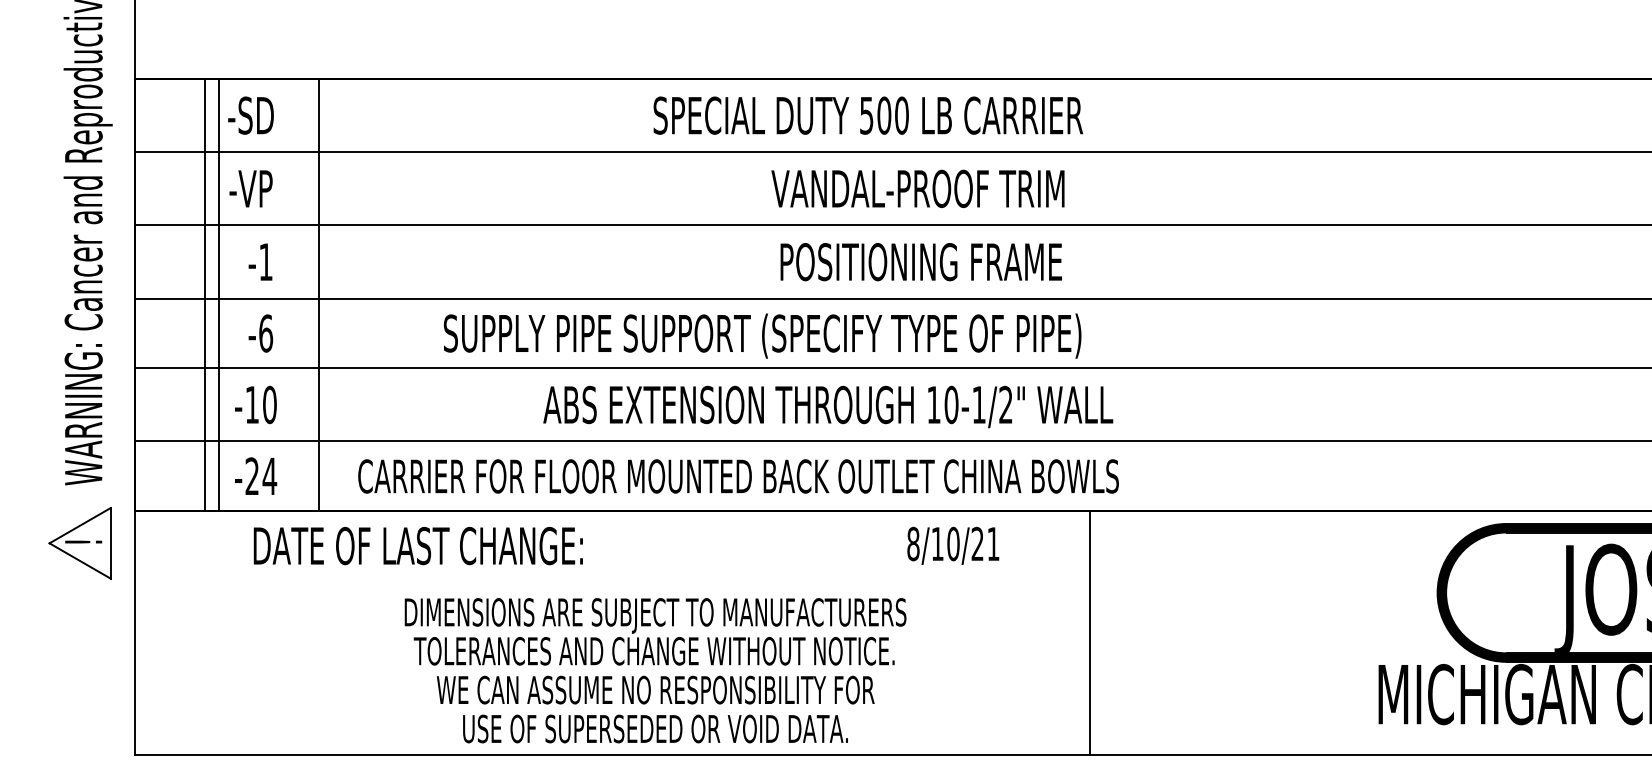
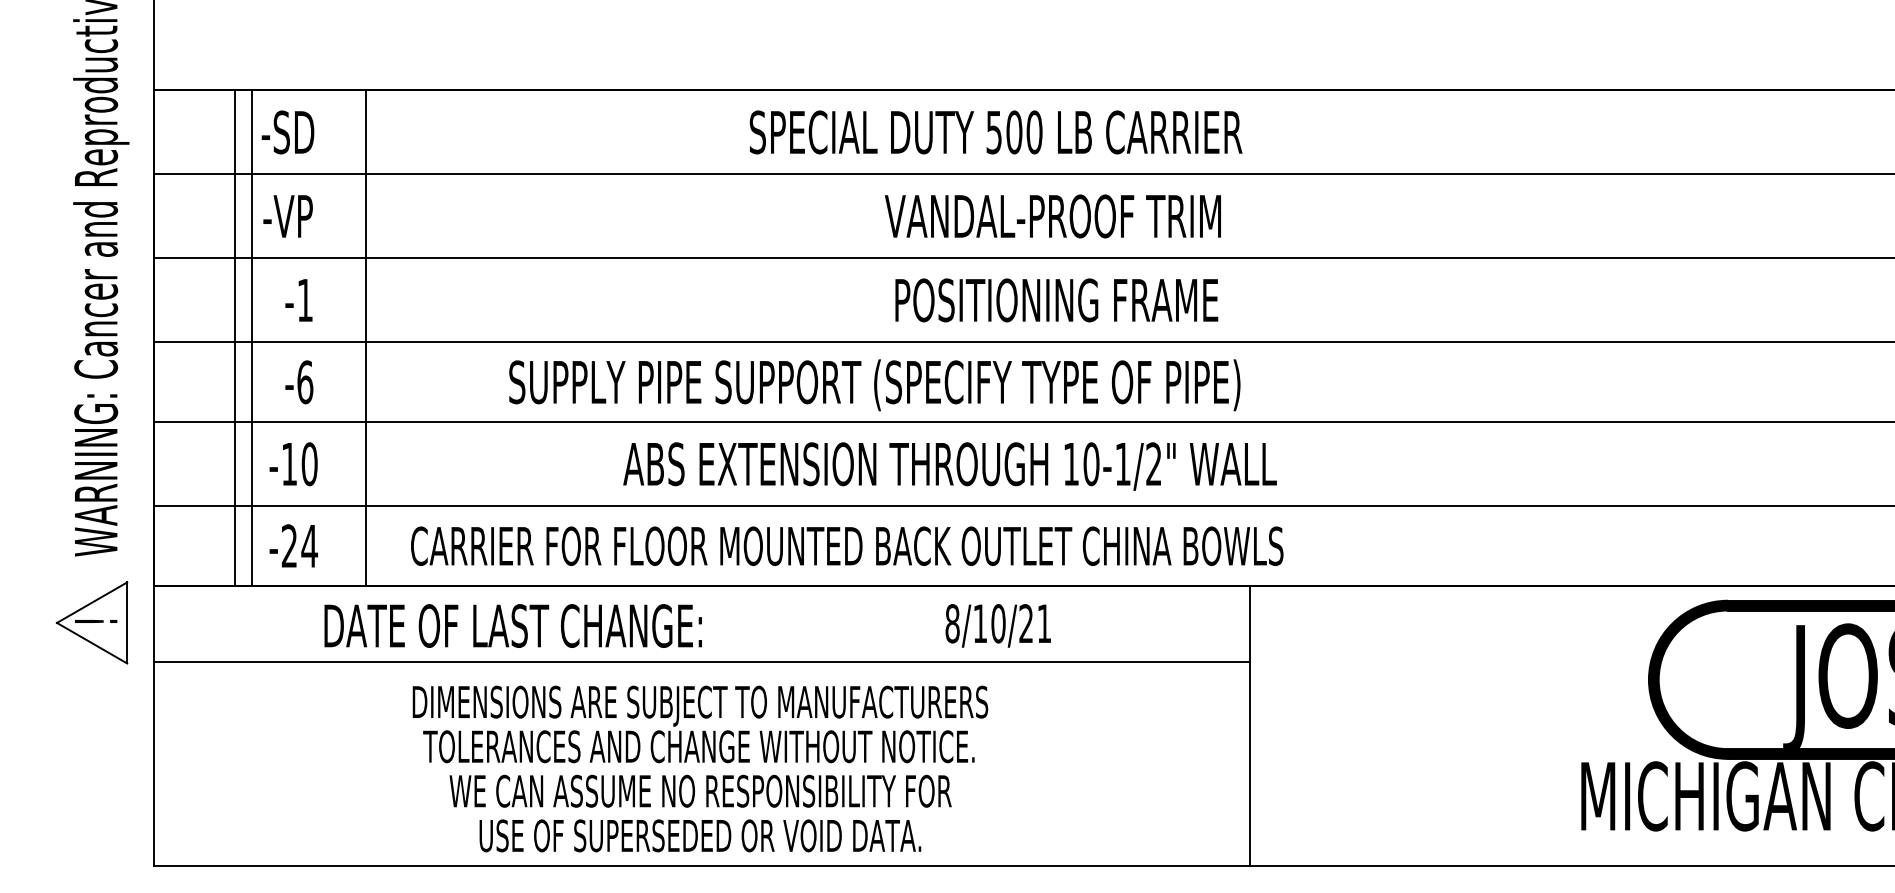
text: (417, 545) -> (512, 625), moved
text: (953, 545) -> (998, 625), moved
line: (611, 577) -> (701, 662), added
text: (655, 670) -> (700, 768), moved

